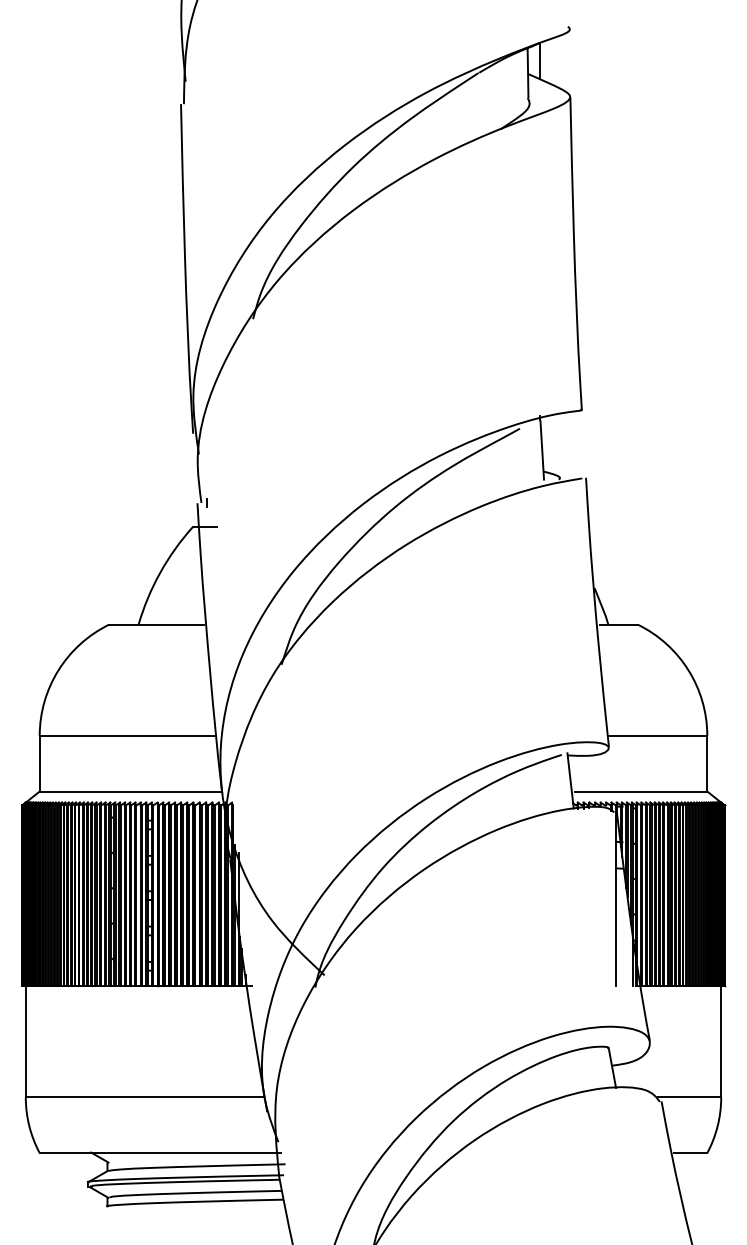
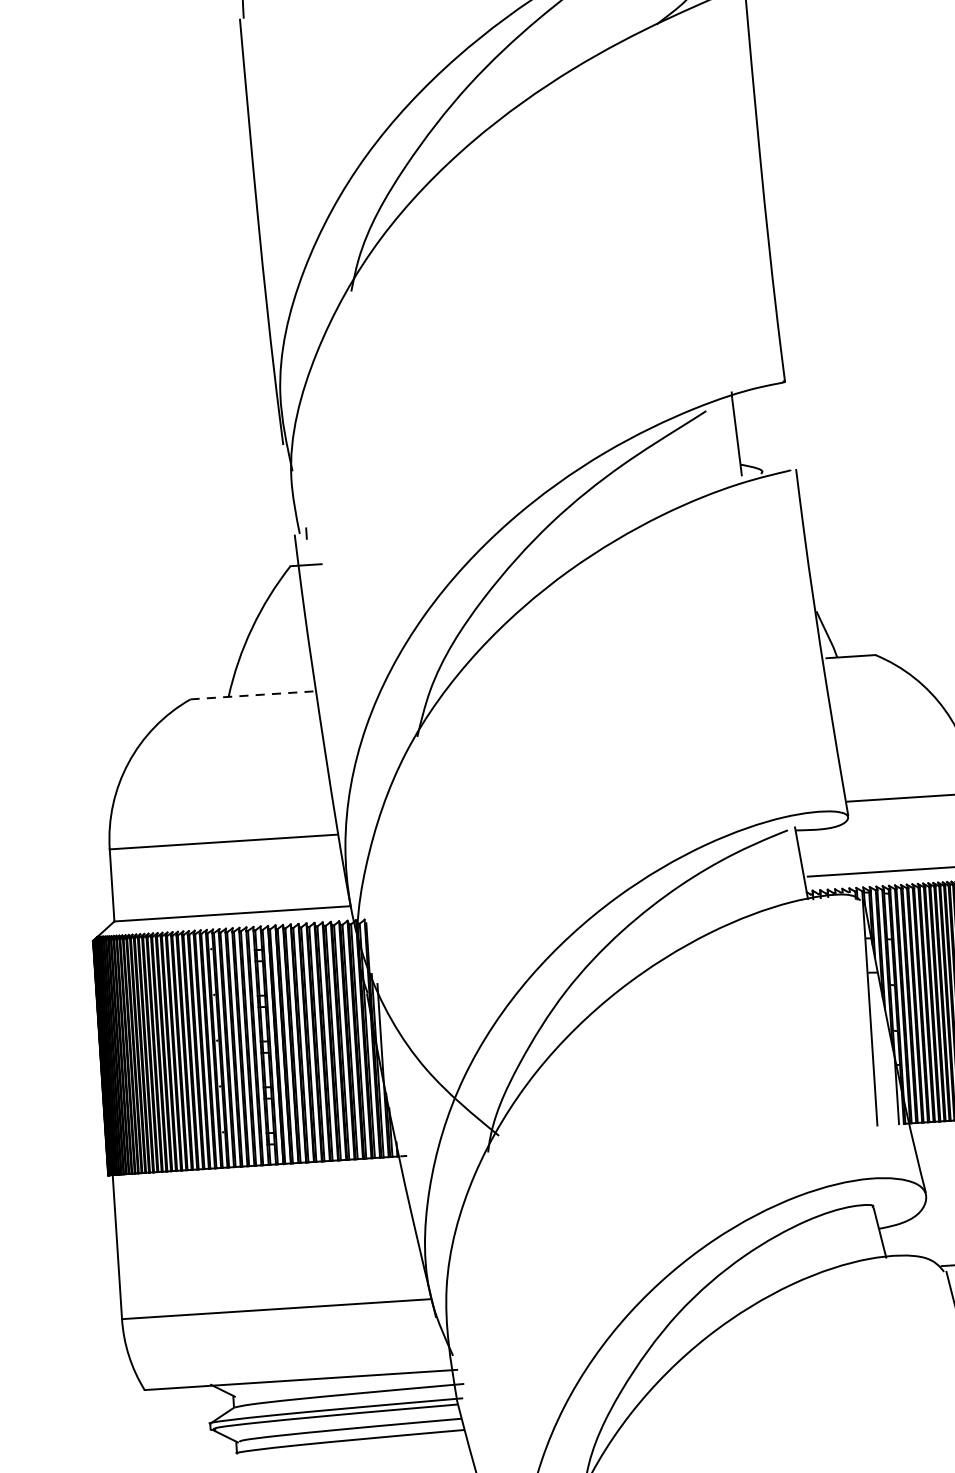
line: (157, 624) -> (253, 695), solid -> dashed

